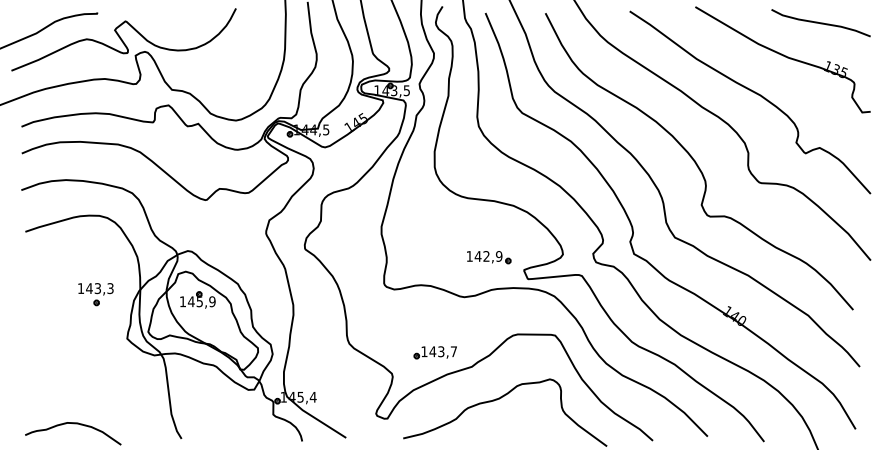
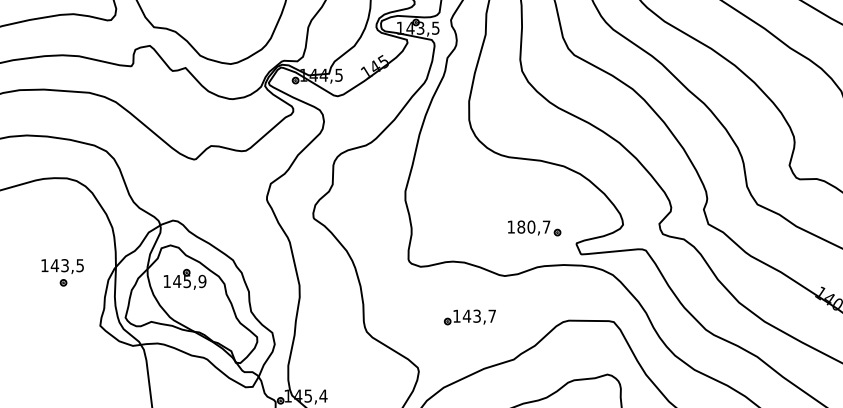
text: (488, 256) -> (533, 227), 142,9 -> 180,7
text: (110, 288) -> (80, 265), 143,3 -> 143,5
part: (434, 352) -> (468, 317), moved

